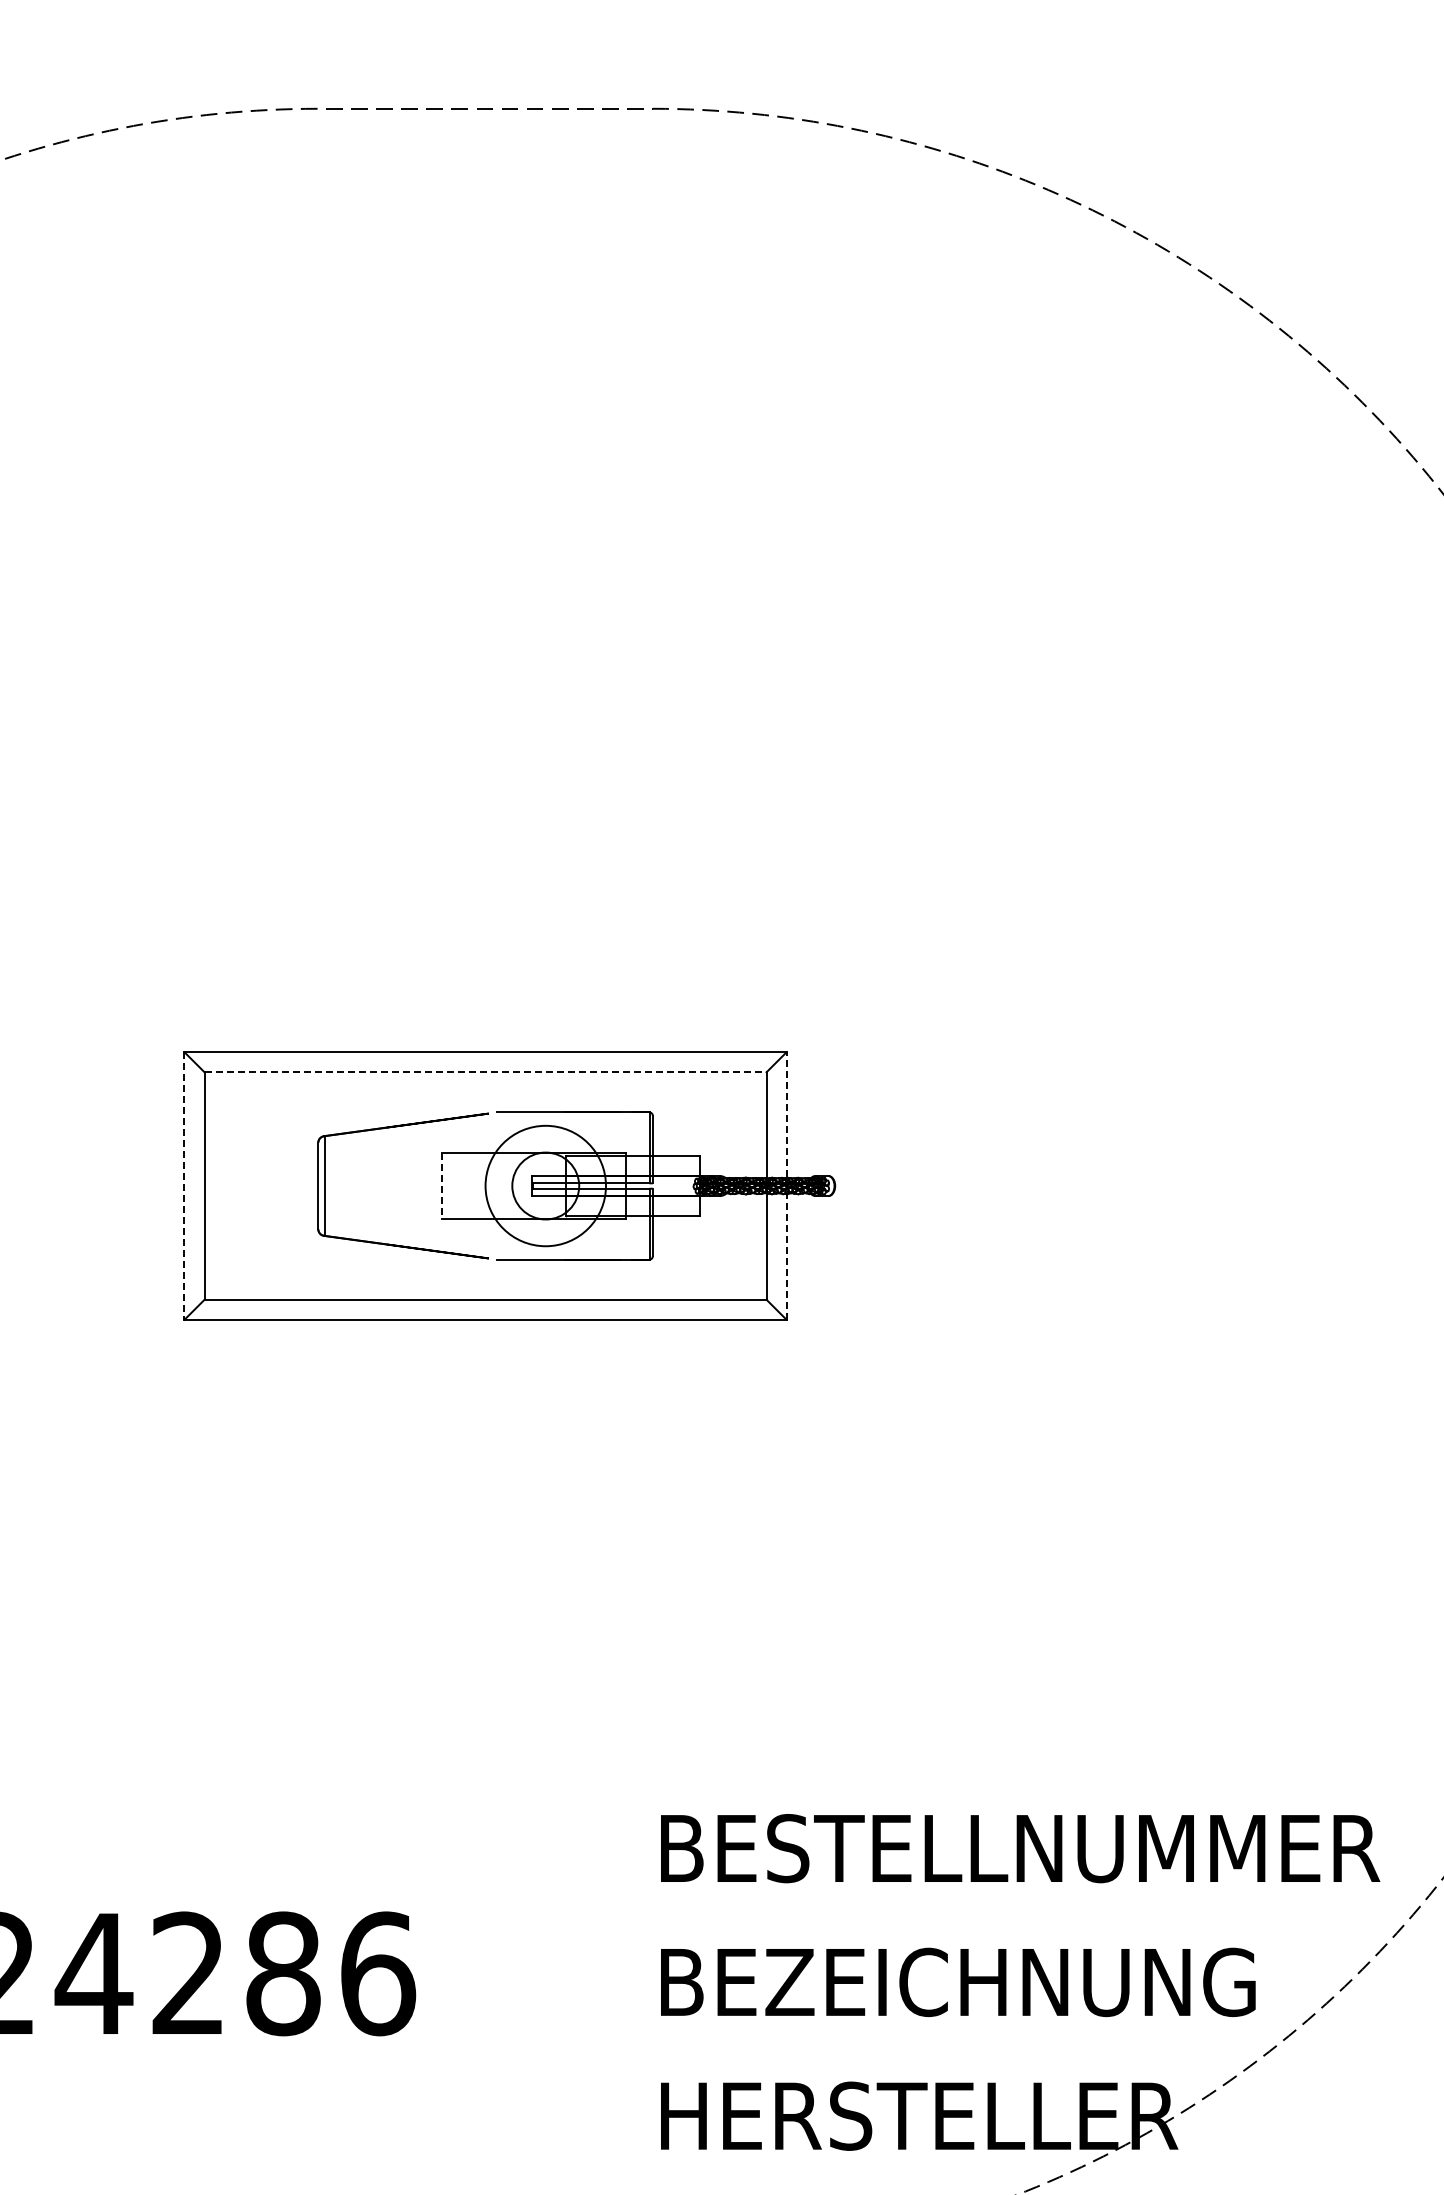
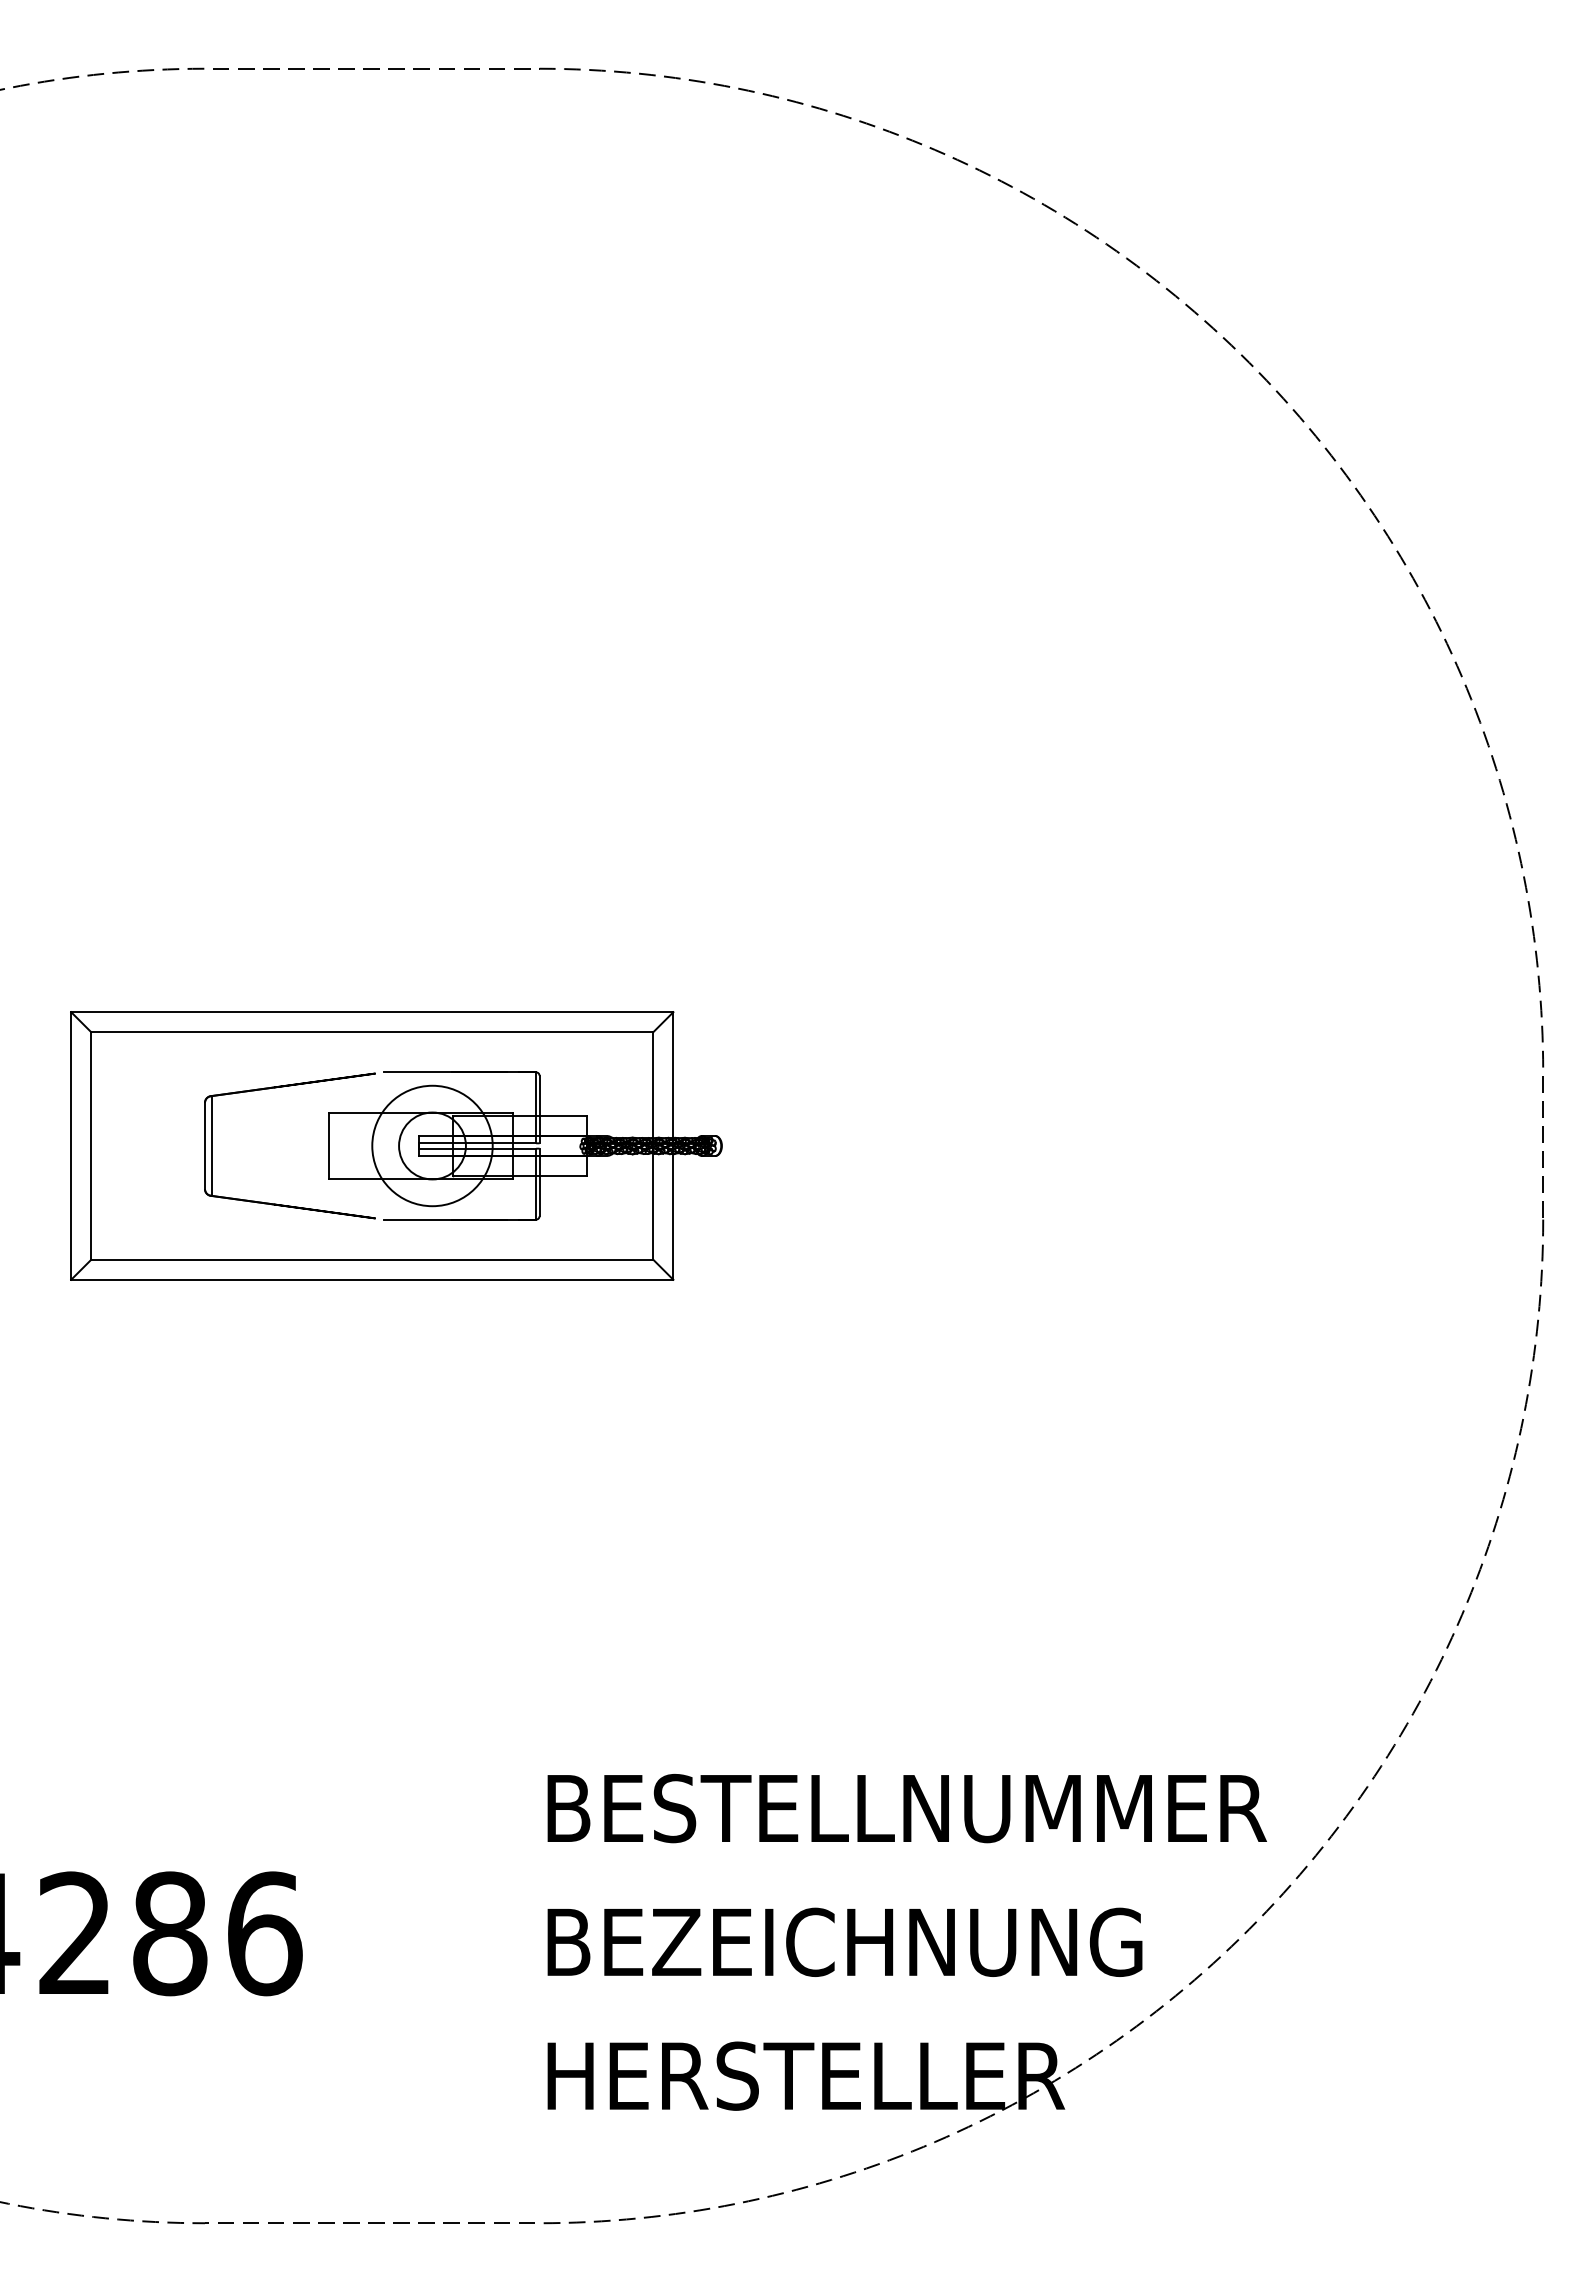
line: (485, 1072) -> (372, 1032), dashed -> solid
line: (184, 1186) -> (71, 1146), dashed -> solid
line: (441, 1186) -> (328, 1146), dashed -> solid
line: (786, 1186) -> (673, 1146), dashed -> solid

